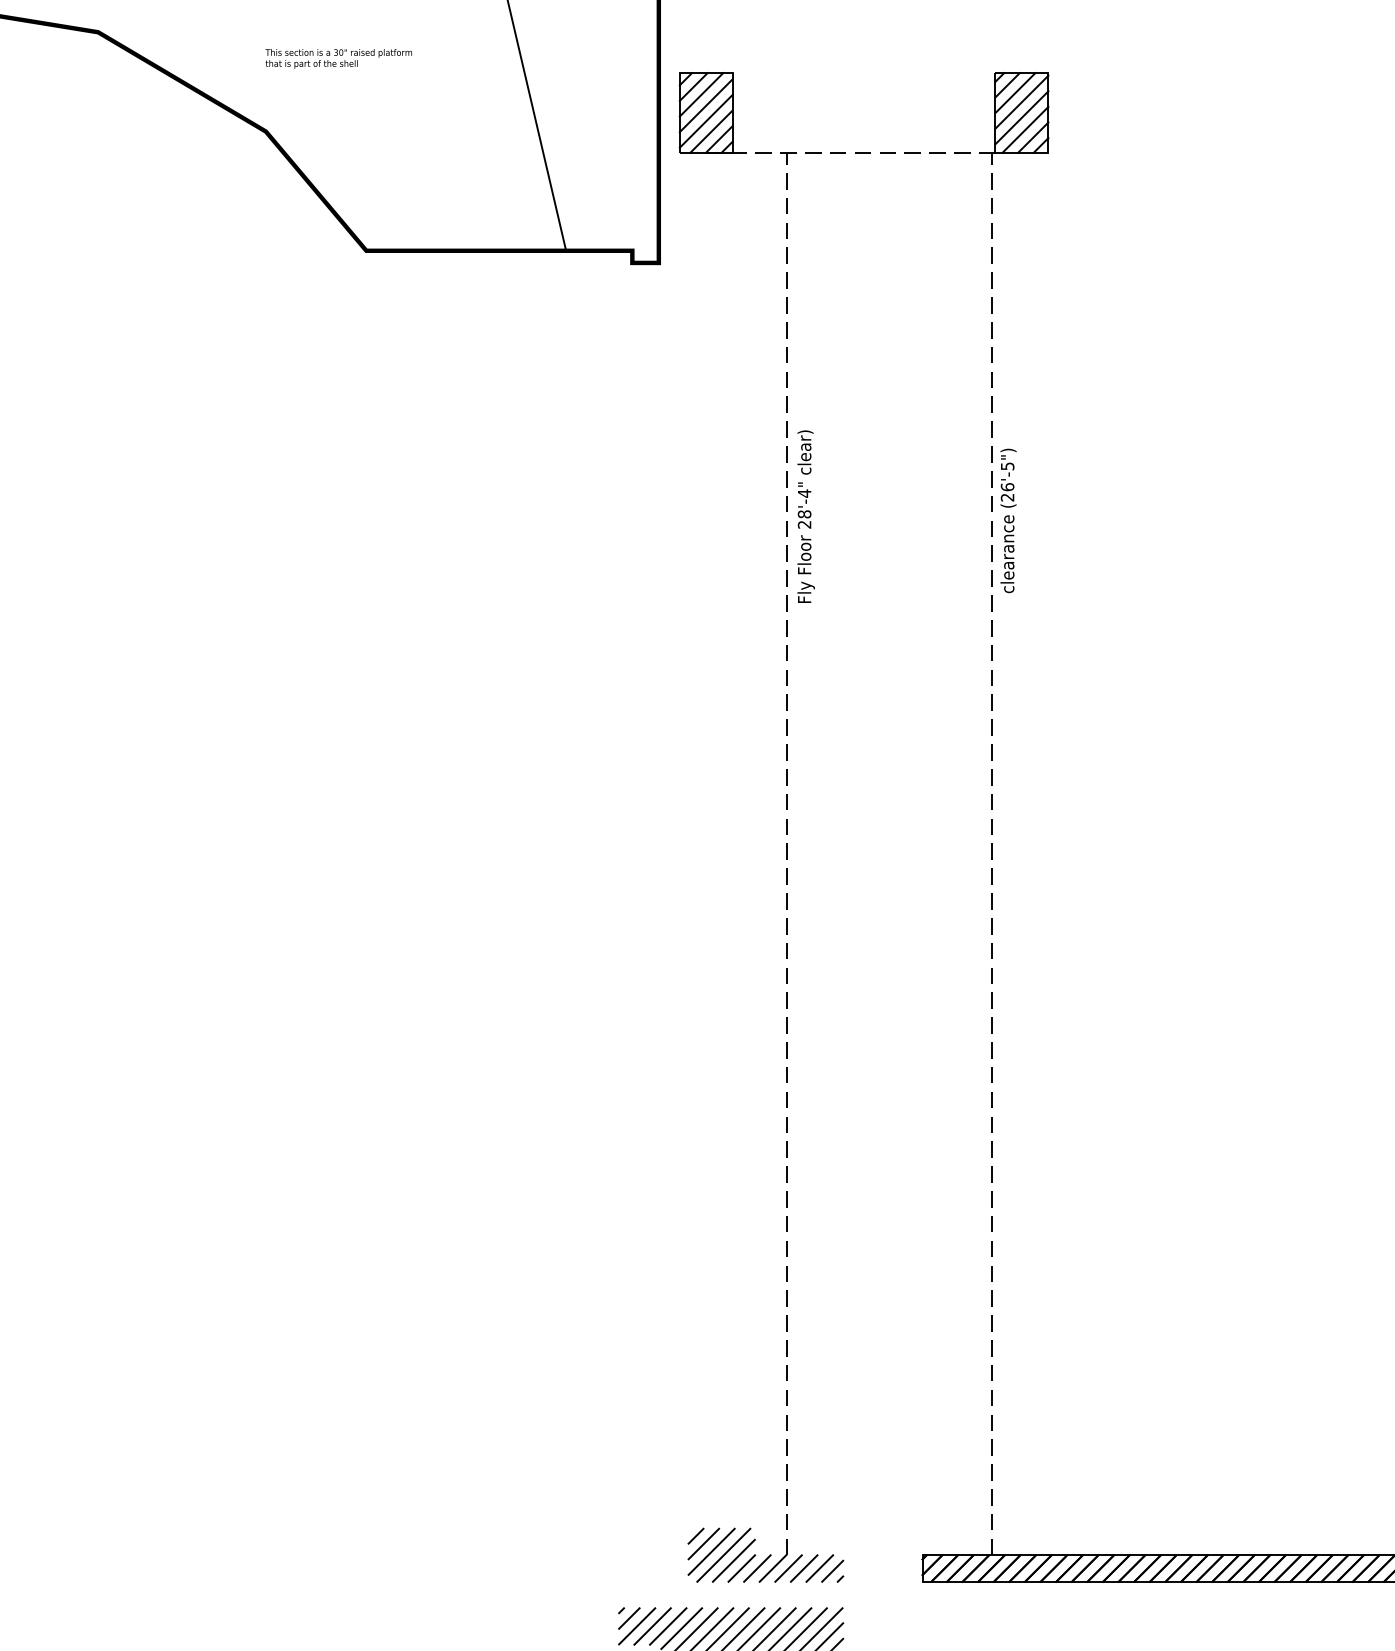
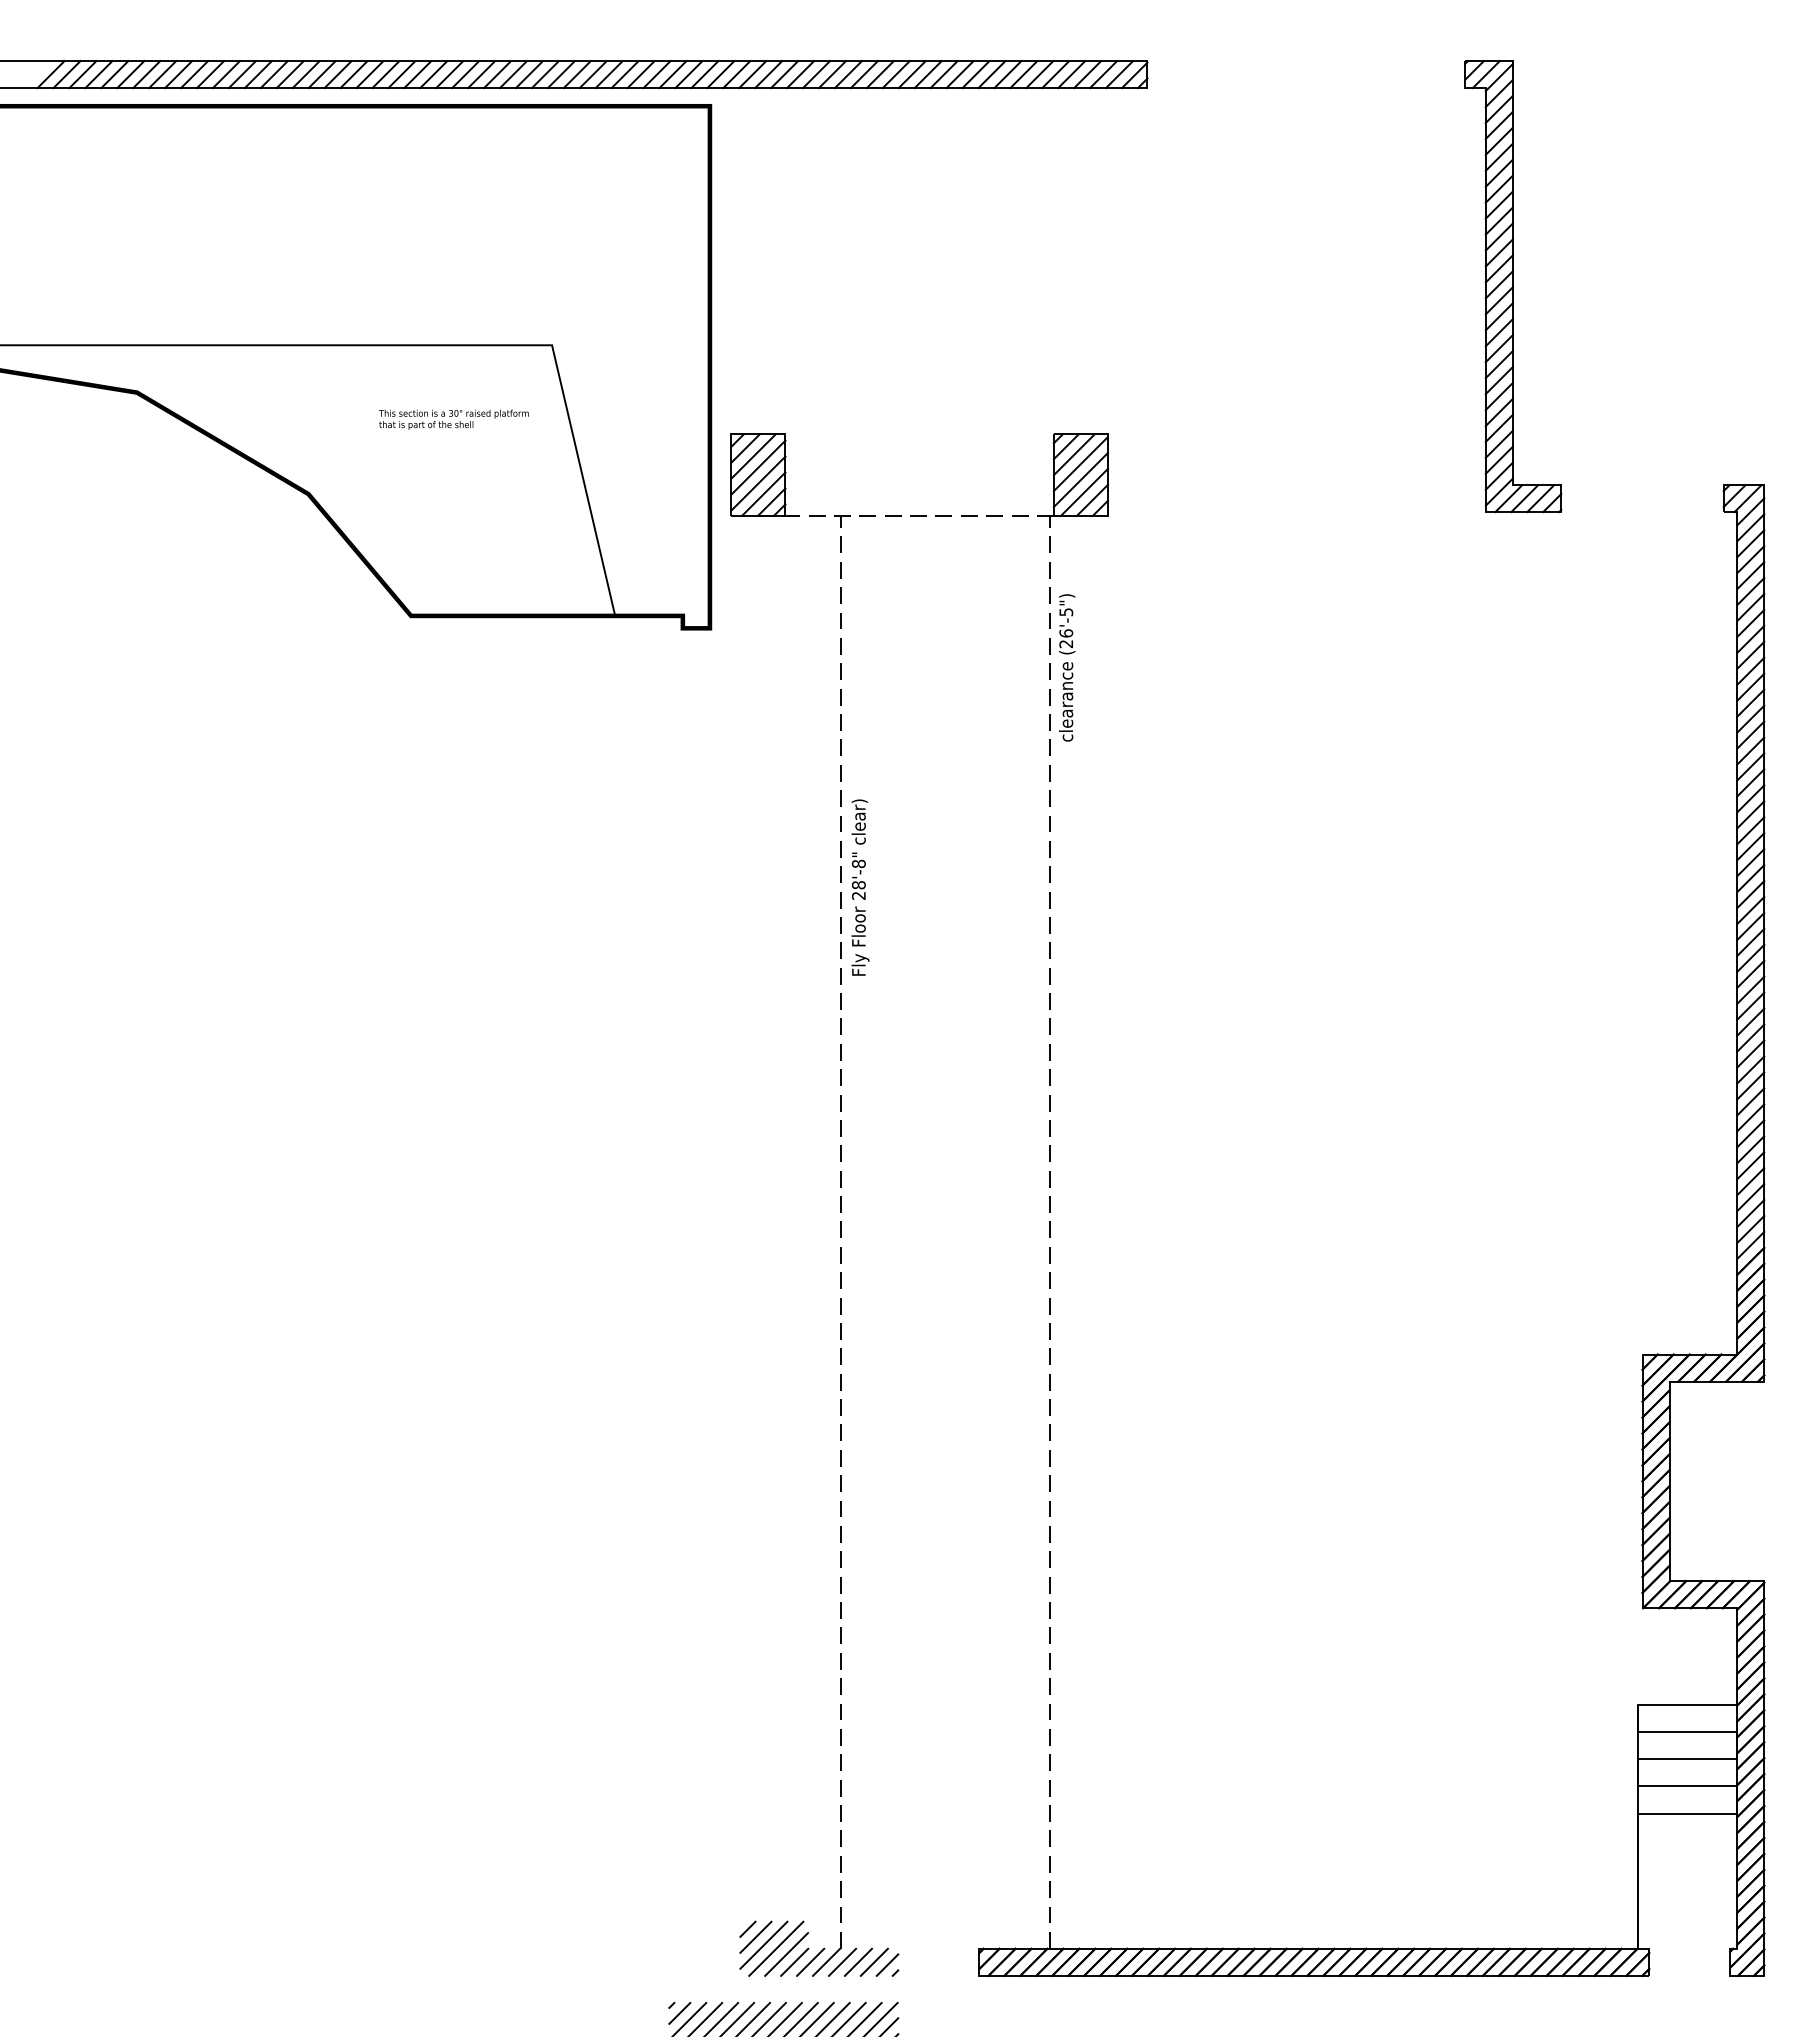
text: (338, 58) -> (453, 419), moved
text: (804, 493) -> (858, 863), 28'-4" -> 28'-8"
text: (1008, 520) -> (1067, 667), moved

